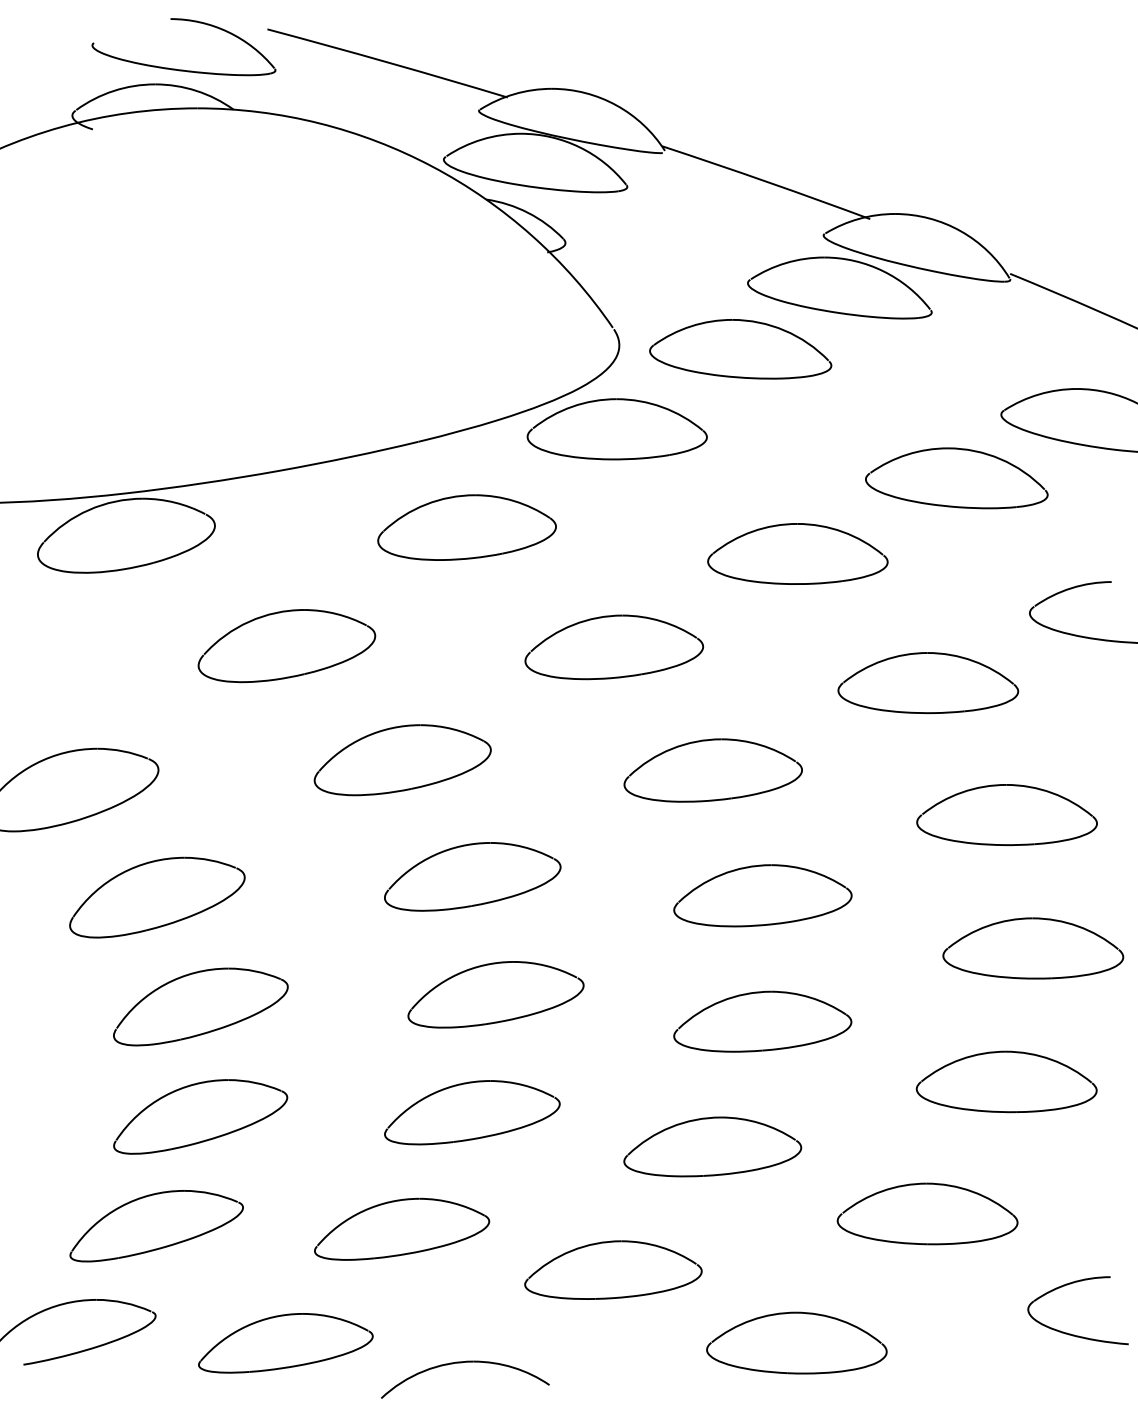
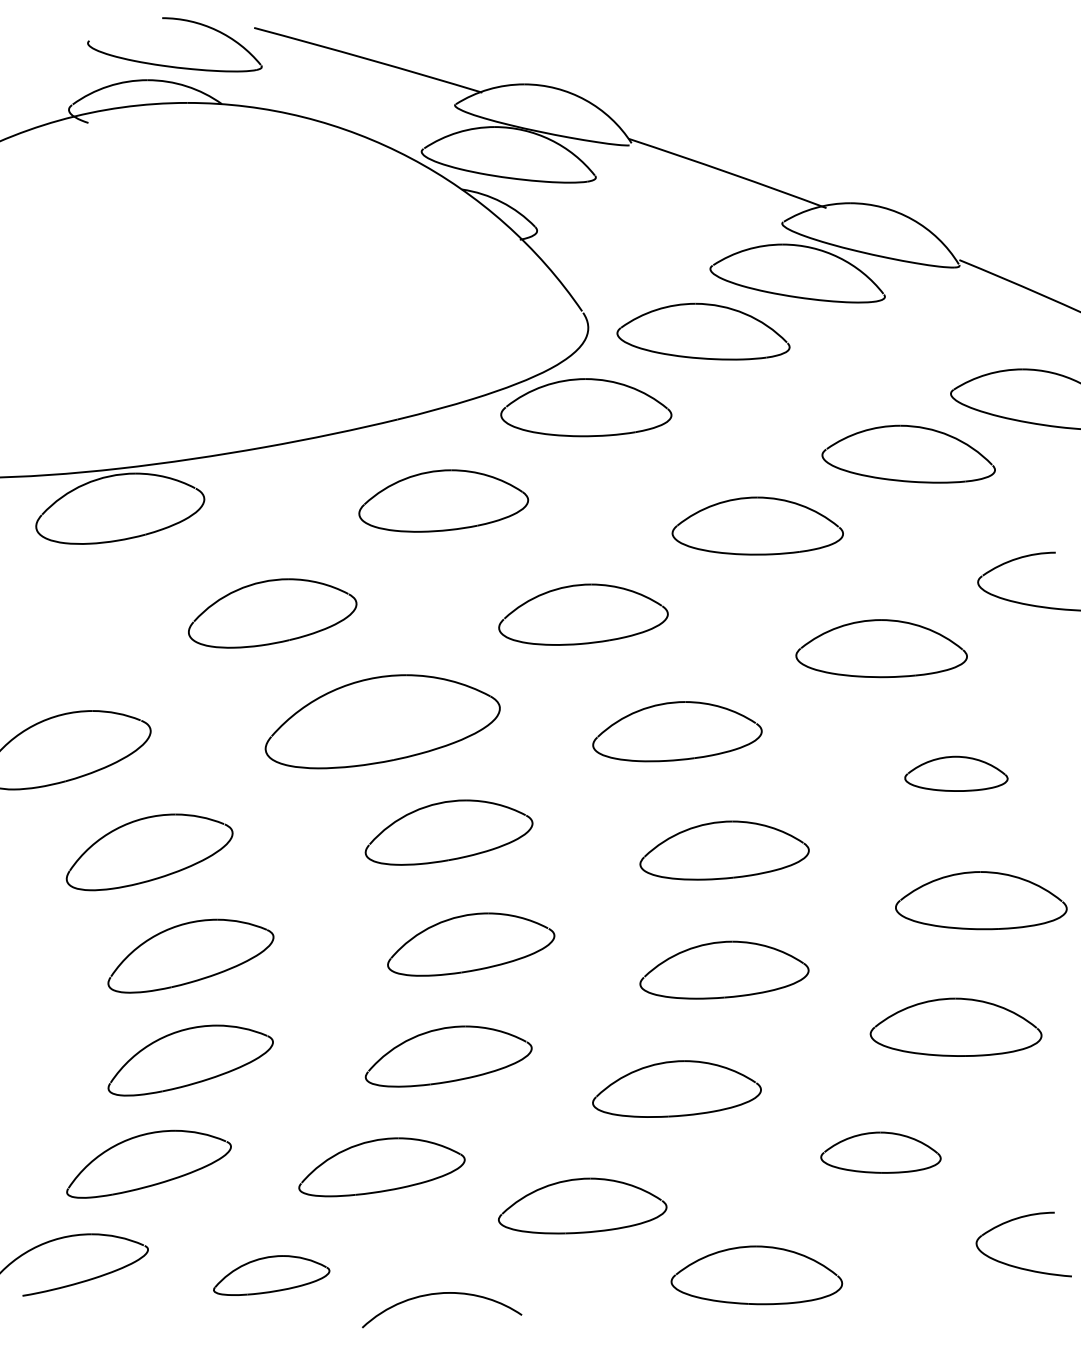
part: (402, 760) -> (382, 722), size x1.4
part: (1006, 814) -> (955, 773), size x0.6
part: (927, 1213) -> (880, 1152), size x0.7
part: (285, 1343) -> (271, 1275), size x0.7

